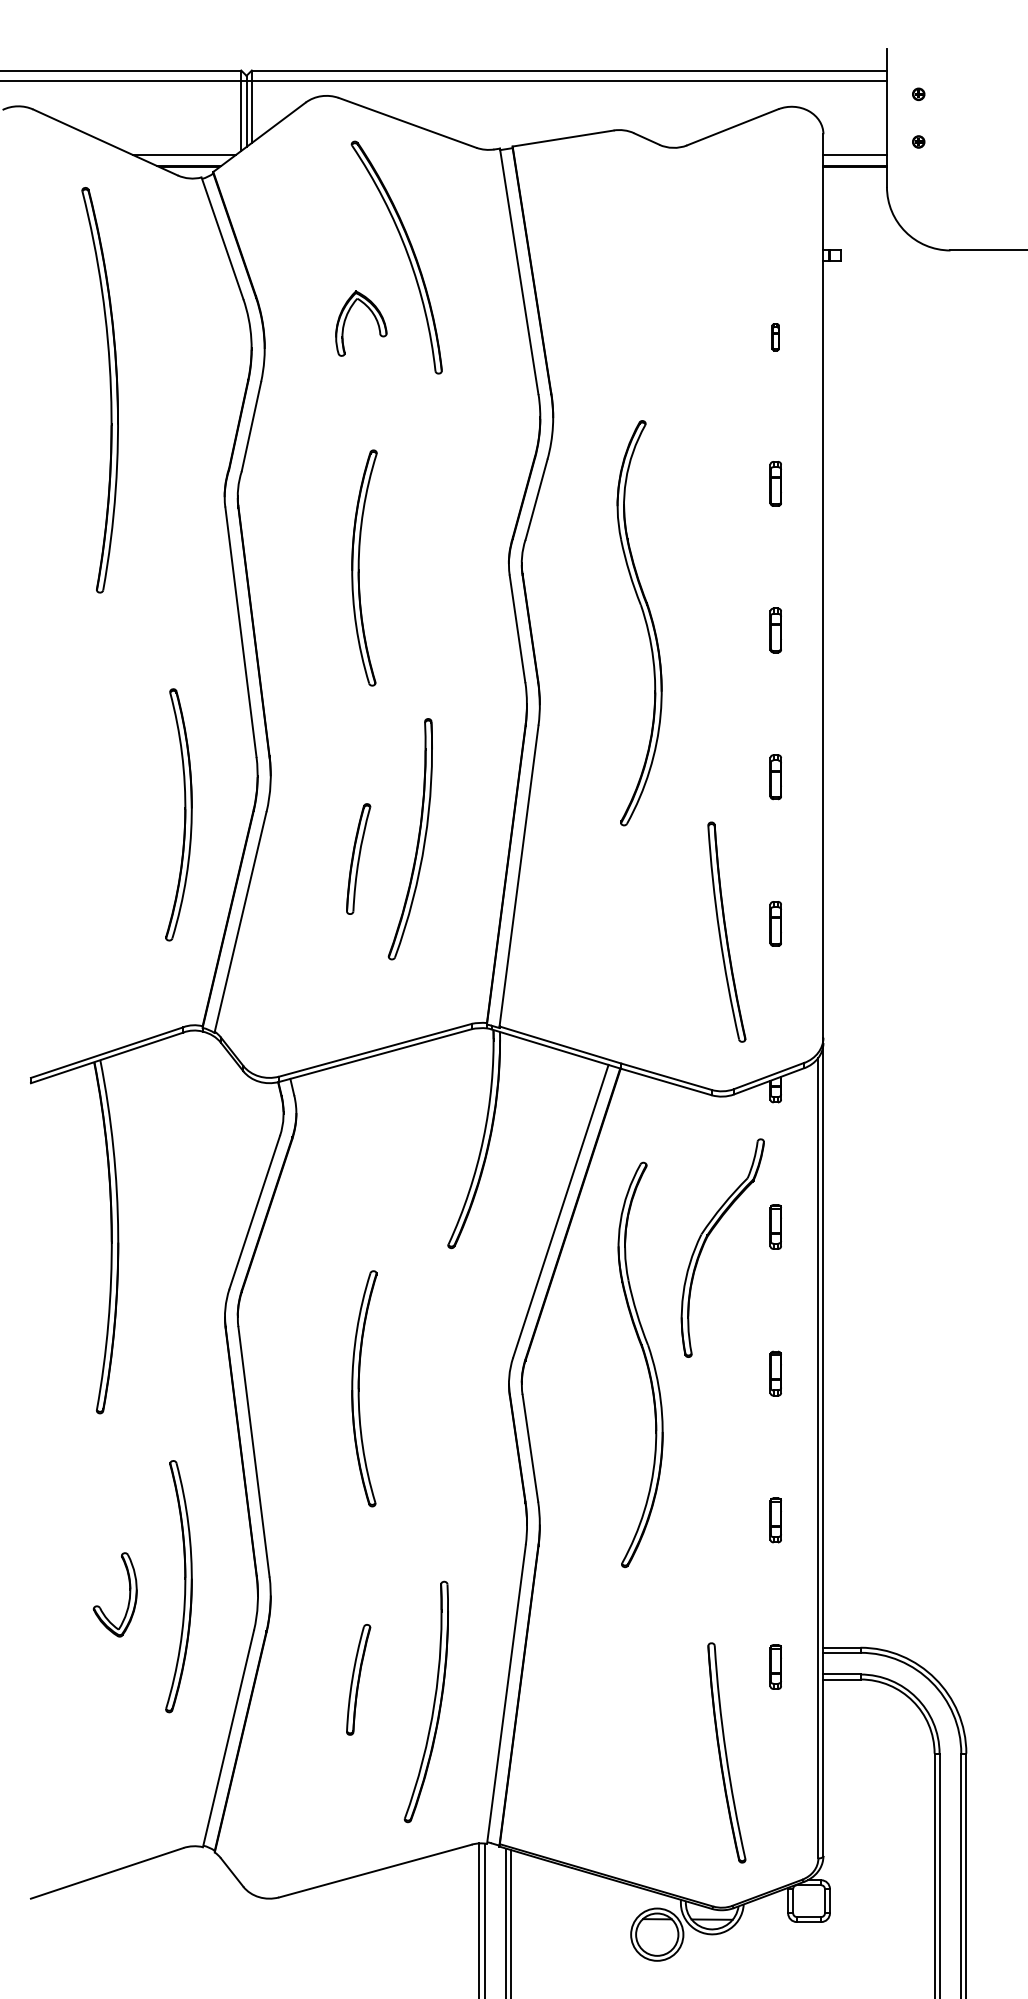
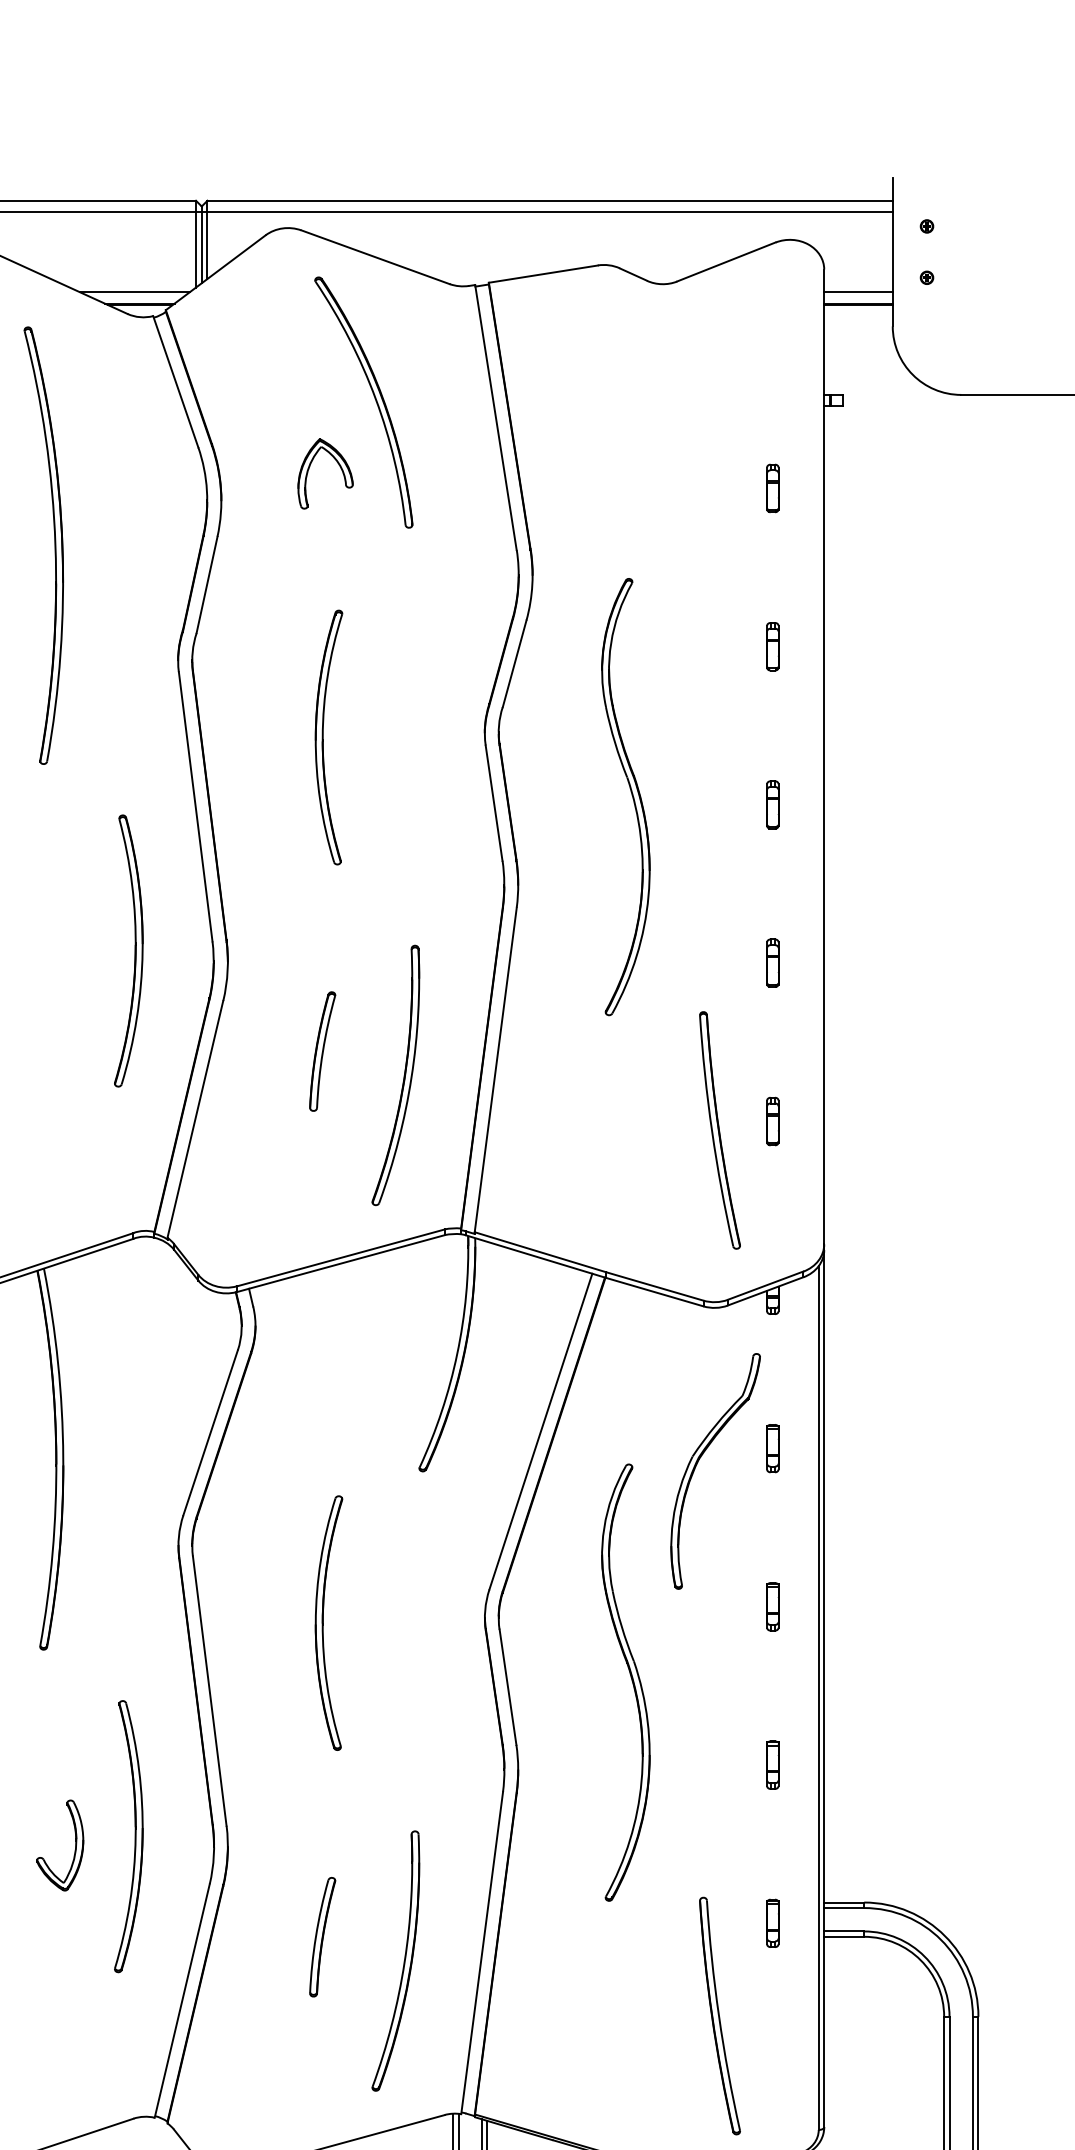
part: (775, 337) -> (772, 488), size x1.67
part: (178, 814) -> (128, 950), moved
part: (417, 839) -> (403, 1075), moved
part: (640, 1364) -> (625, 1682), moved

